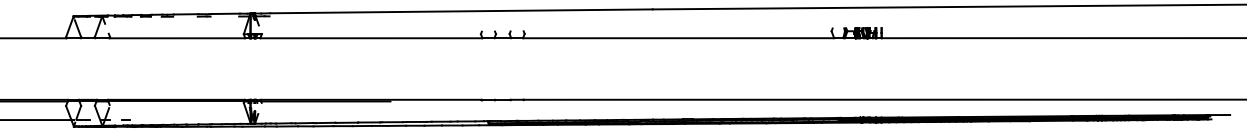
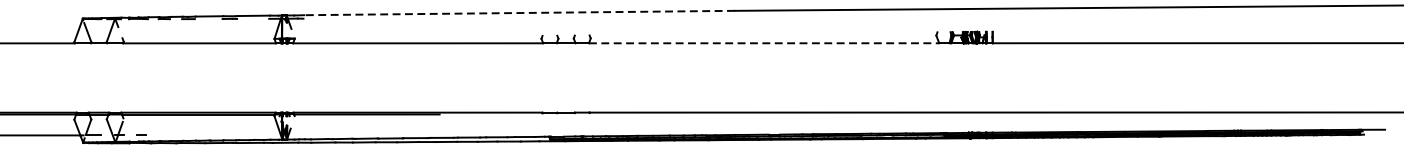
line: (461, 11) -> (519, 13), solid -> dashed
line: (678, 38) -> (763, 43), solid -> dashed

